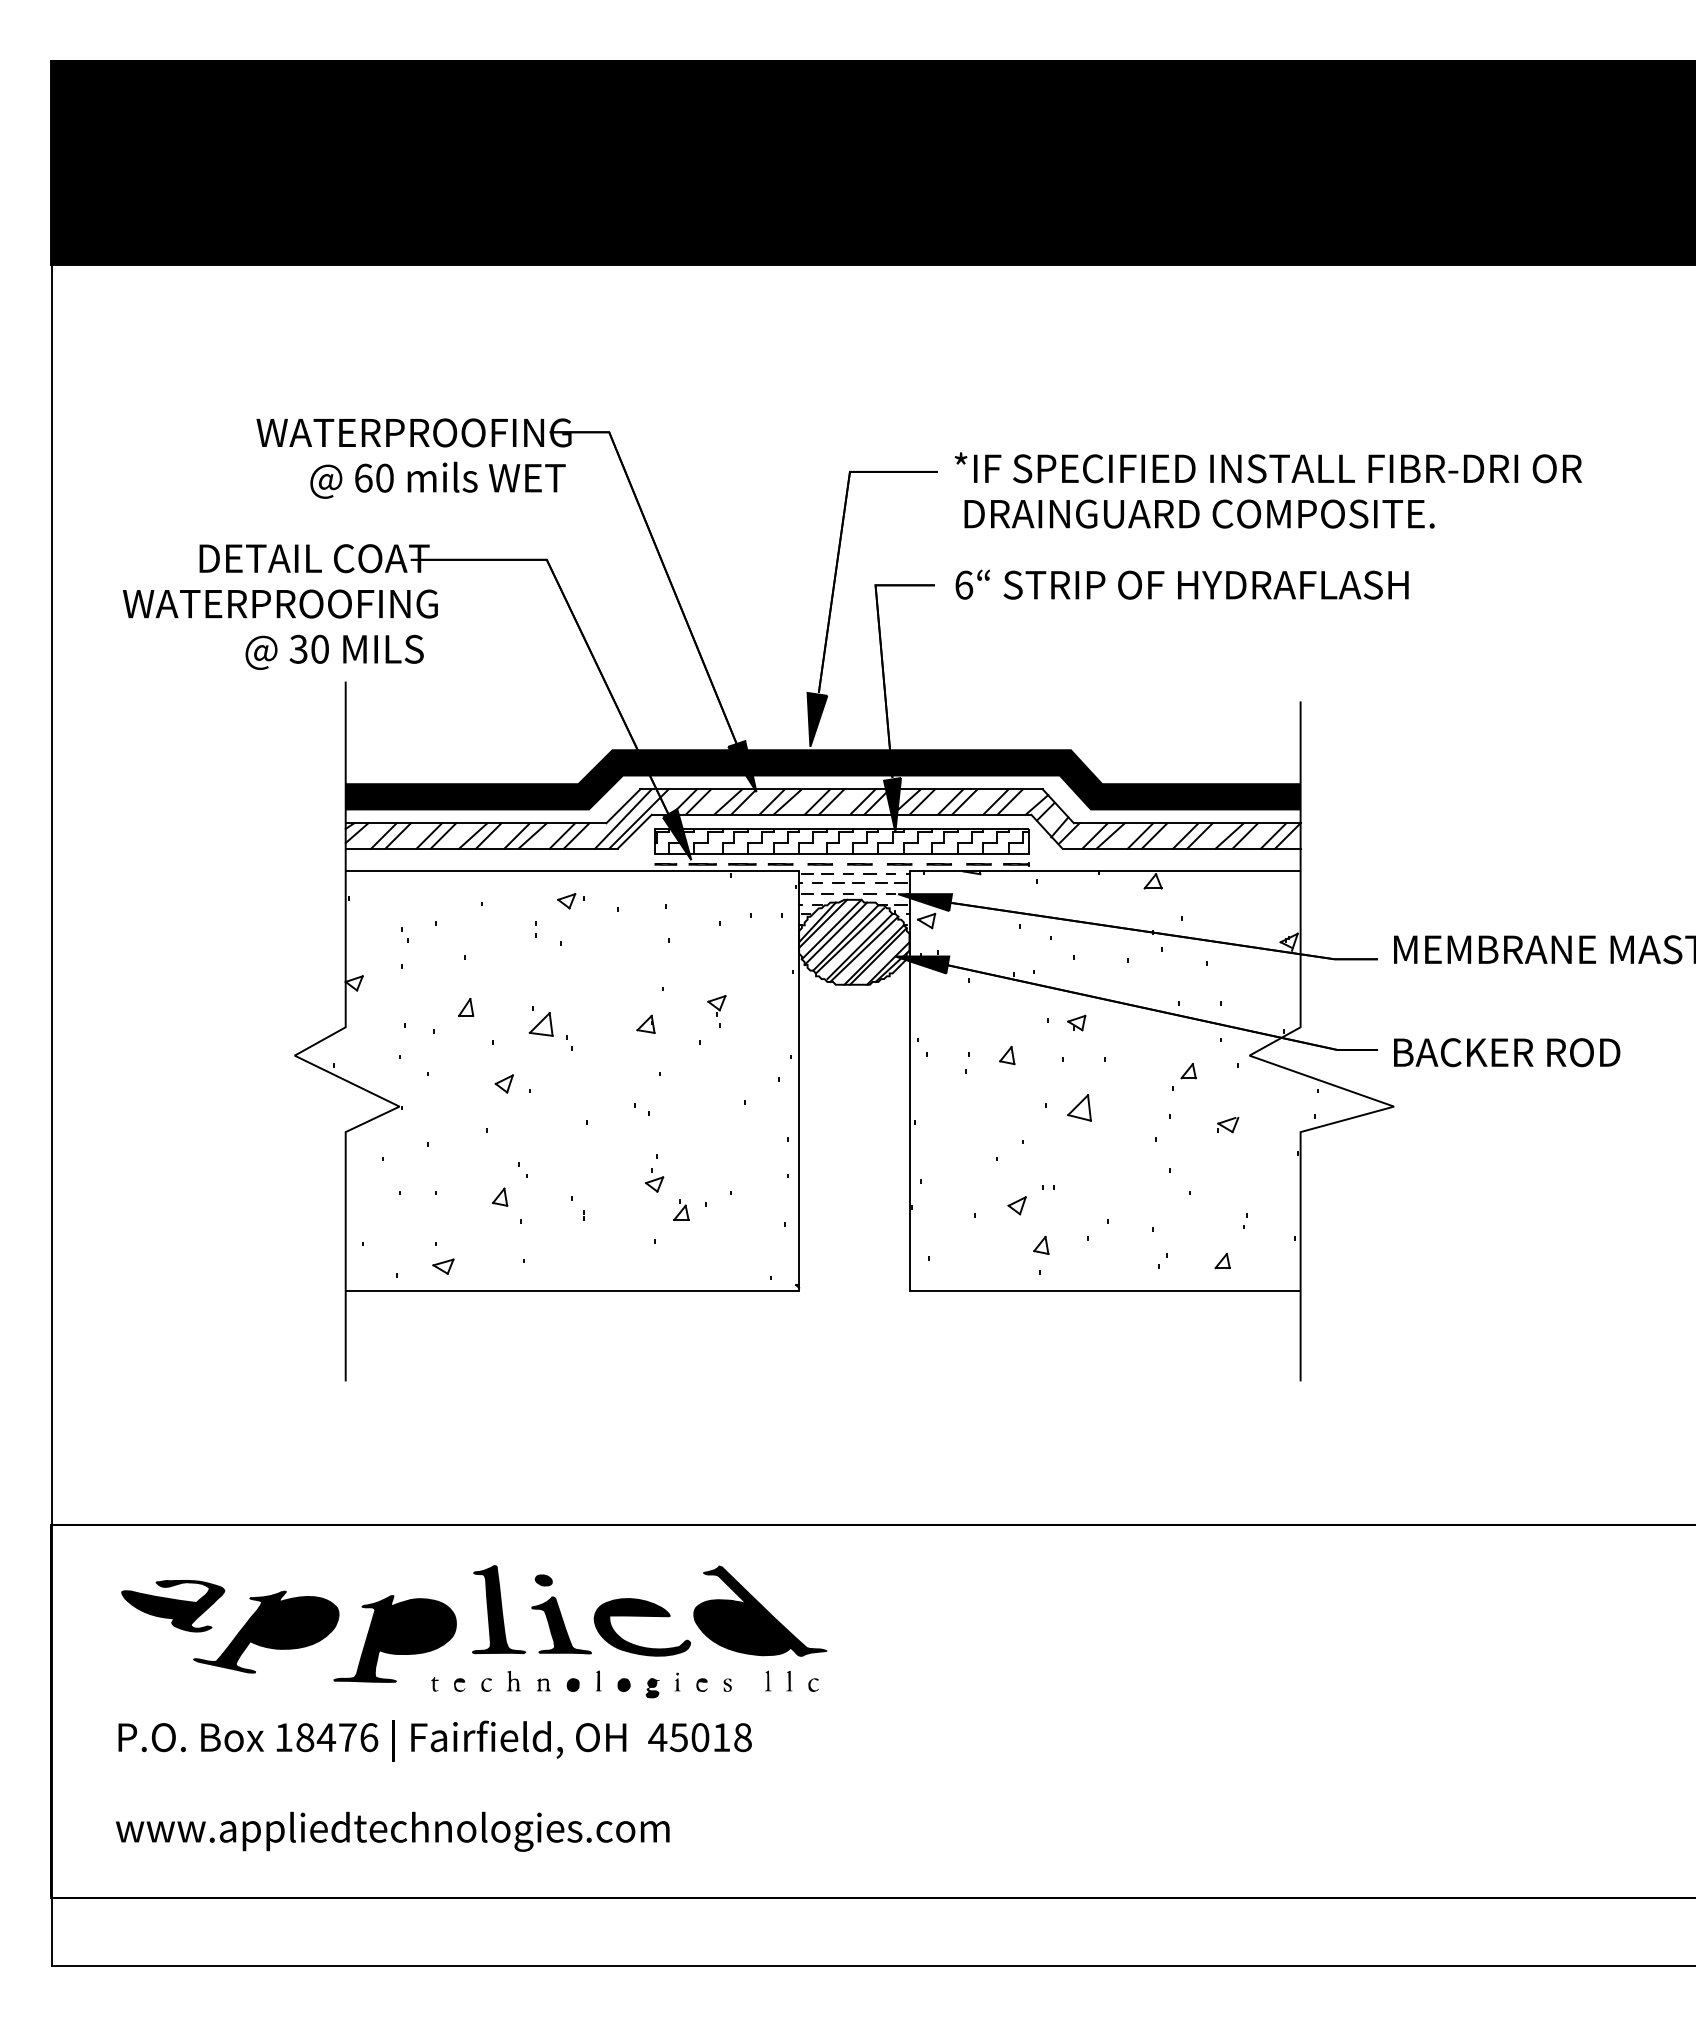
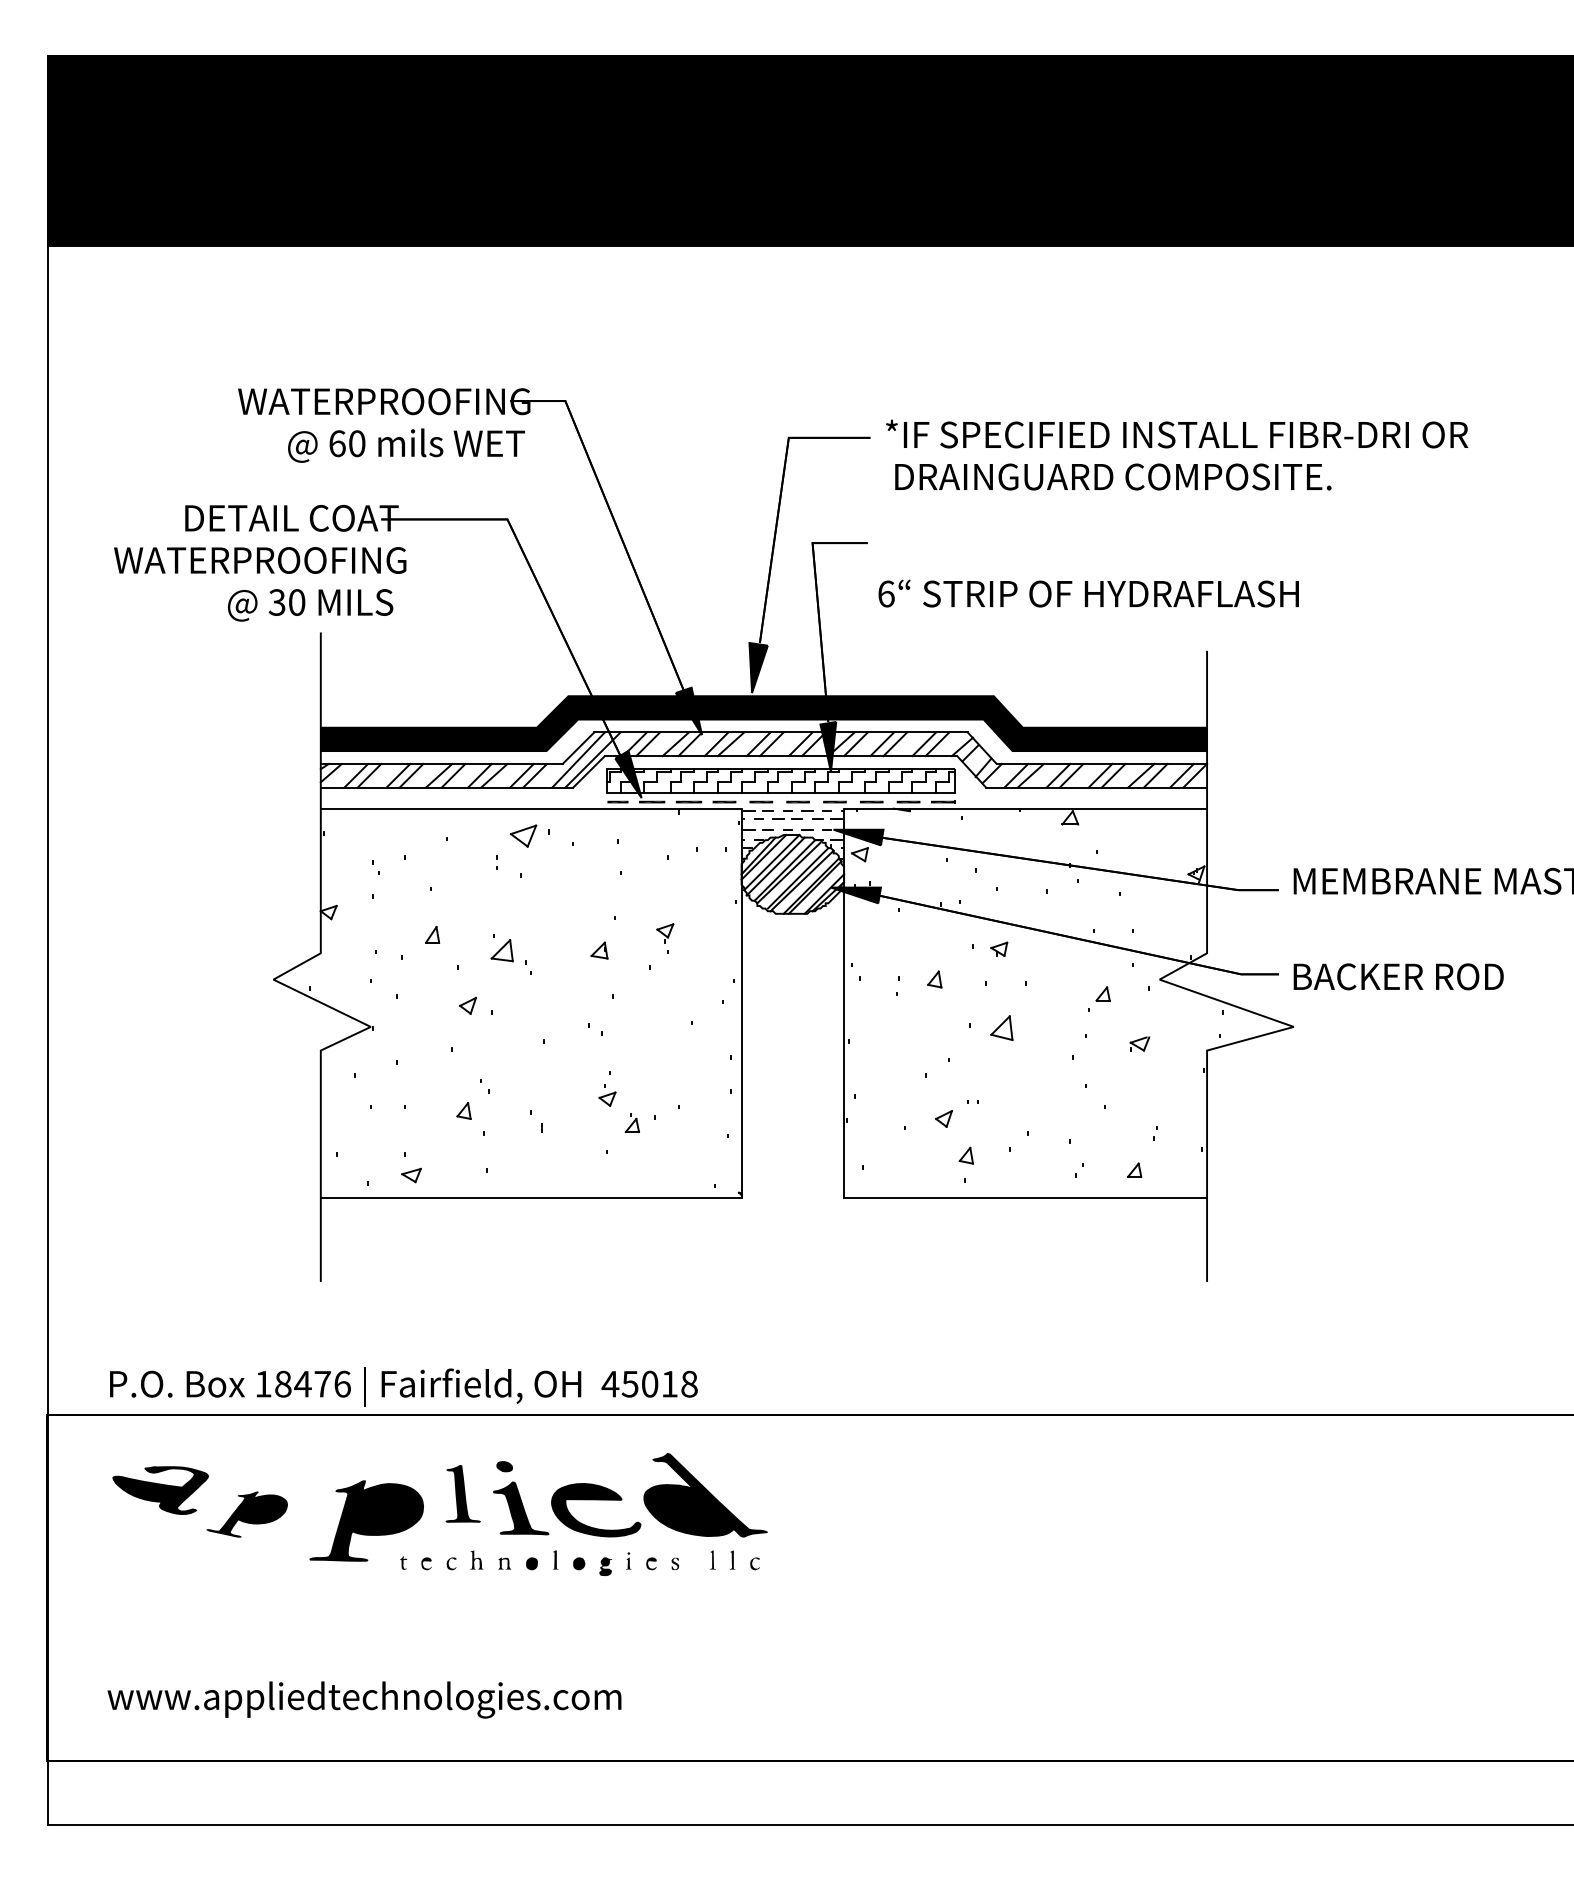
text: (1181, 584) -> (1088, 593), moved
part: (570, 901) -> (529, 836), size x1.6
part: (499, 1609) -> (463, 1493), size x0.7
part: (266, 1631) -> (247, 1514), size x0.6
text: (434, 1740) -> (403, 1386), moved

